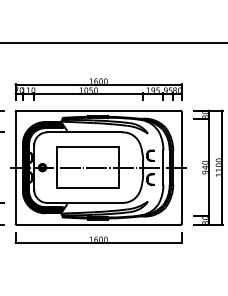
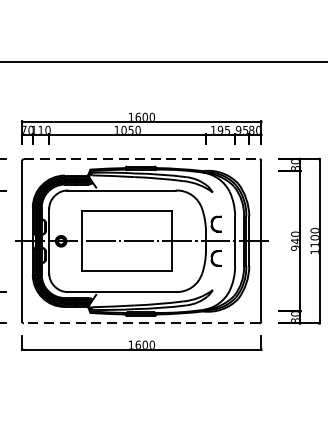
line: (98, 110) -> (141, 159), solid -> dashed
line: (98, 224) -> (141, 323), solid -> dashed

